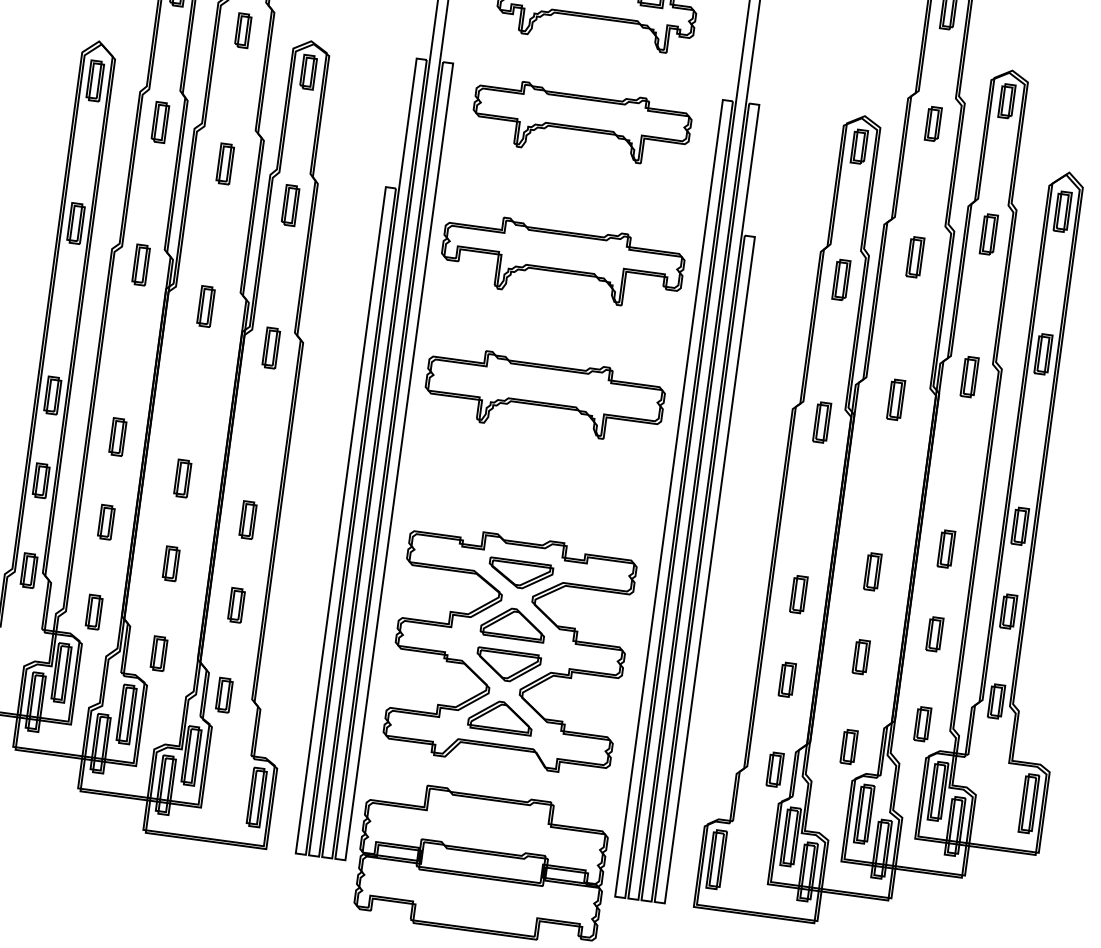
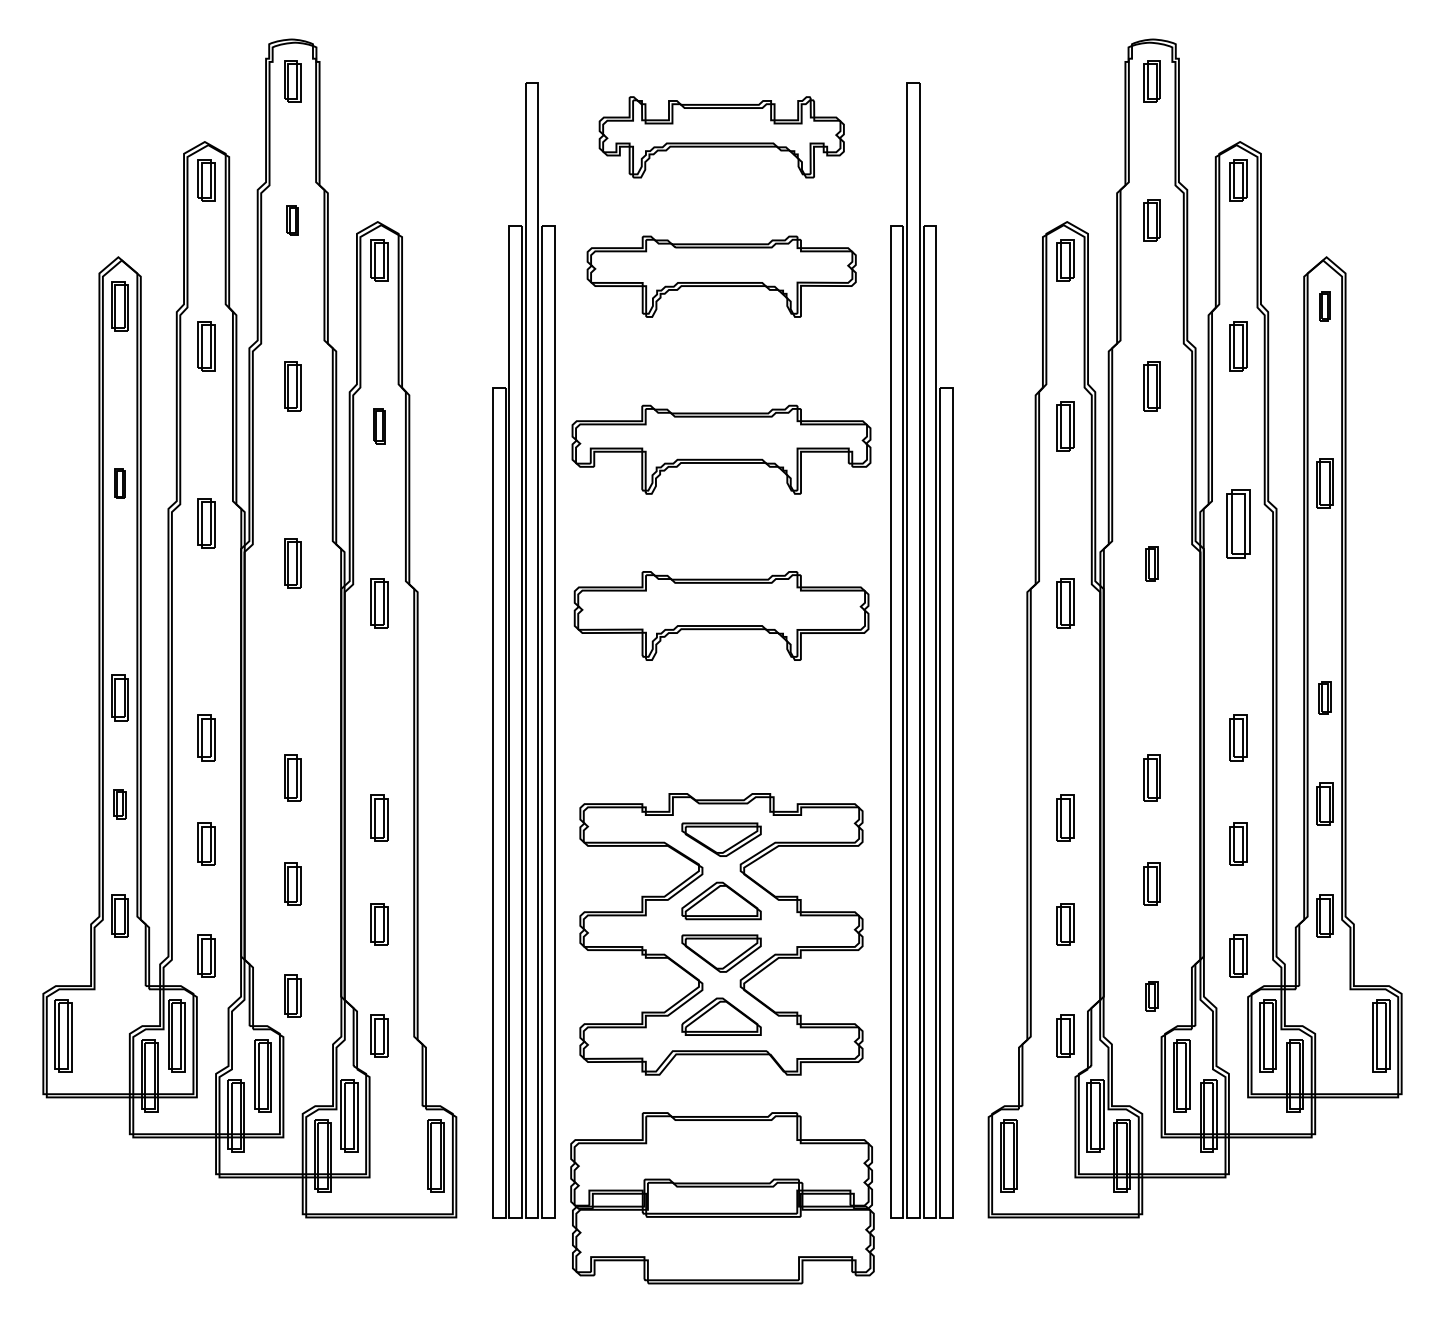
part: (243, 30) -> (292, 220), size x0.7
part: (290, 205) -> (379, 426), size x0.7
part: (1062, 211) -> (1324, 306), size x0.6
part: (75, 223) -> (119, 483), size x0.6
part: (969, 376) -> (1238, 523), size x1.4
part: (895, 399) -> (1151, 563), size x0.7
part: (40, 480) -> (119, 803), size x0.7
part: (1019, 525) -> (1324, 697), size x0.7
part: (848, 746) -> (1151, 995), size x0.7

